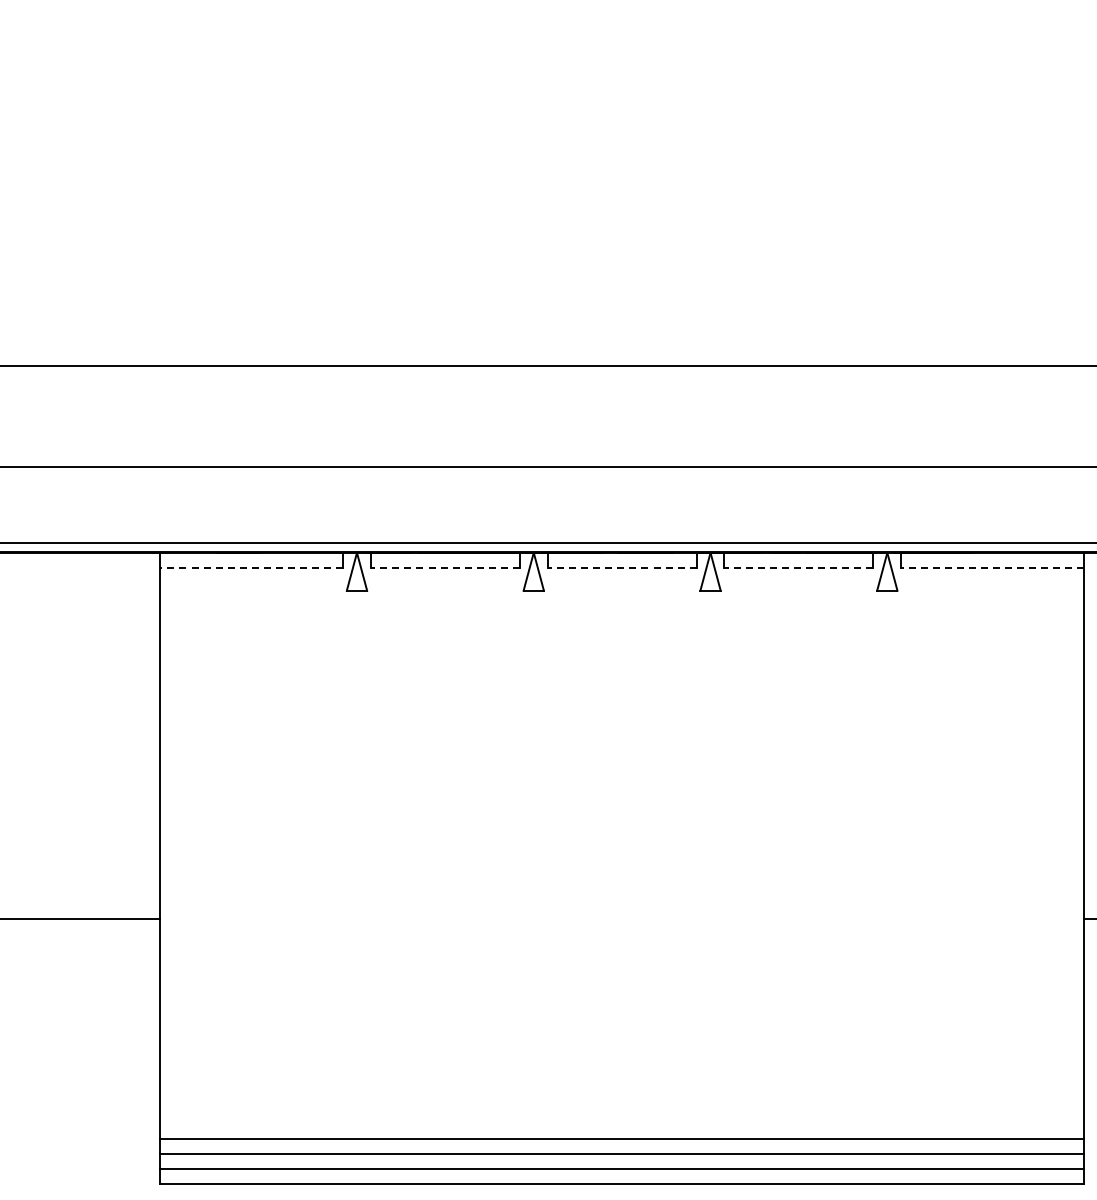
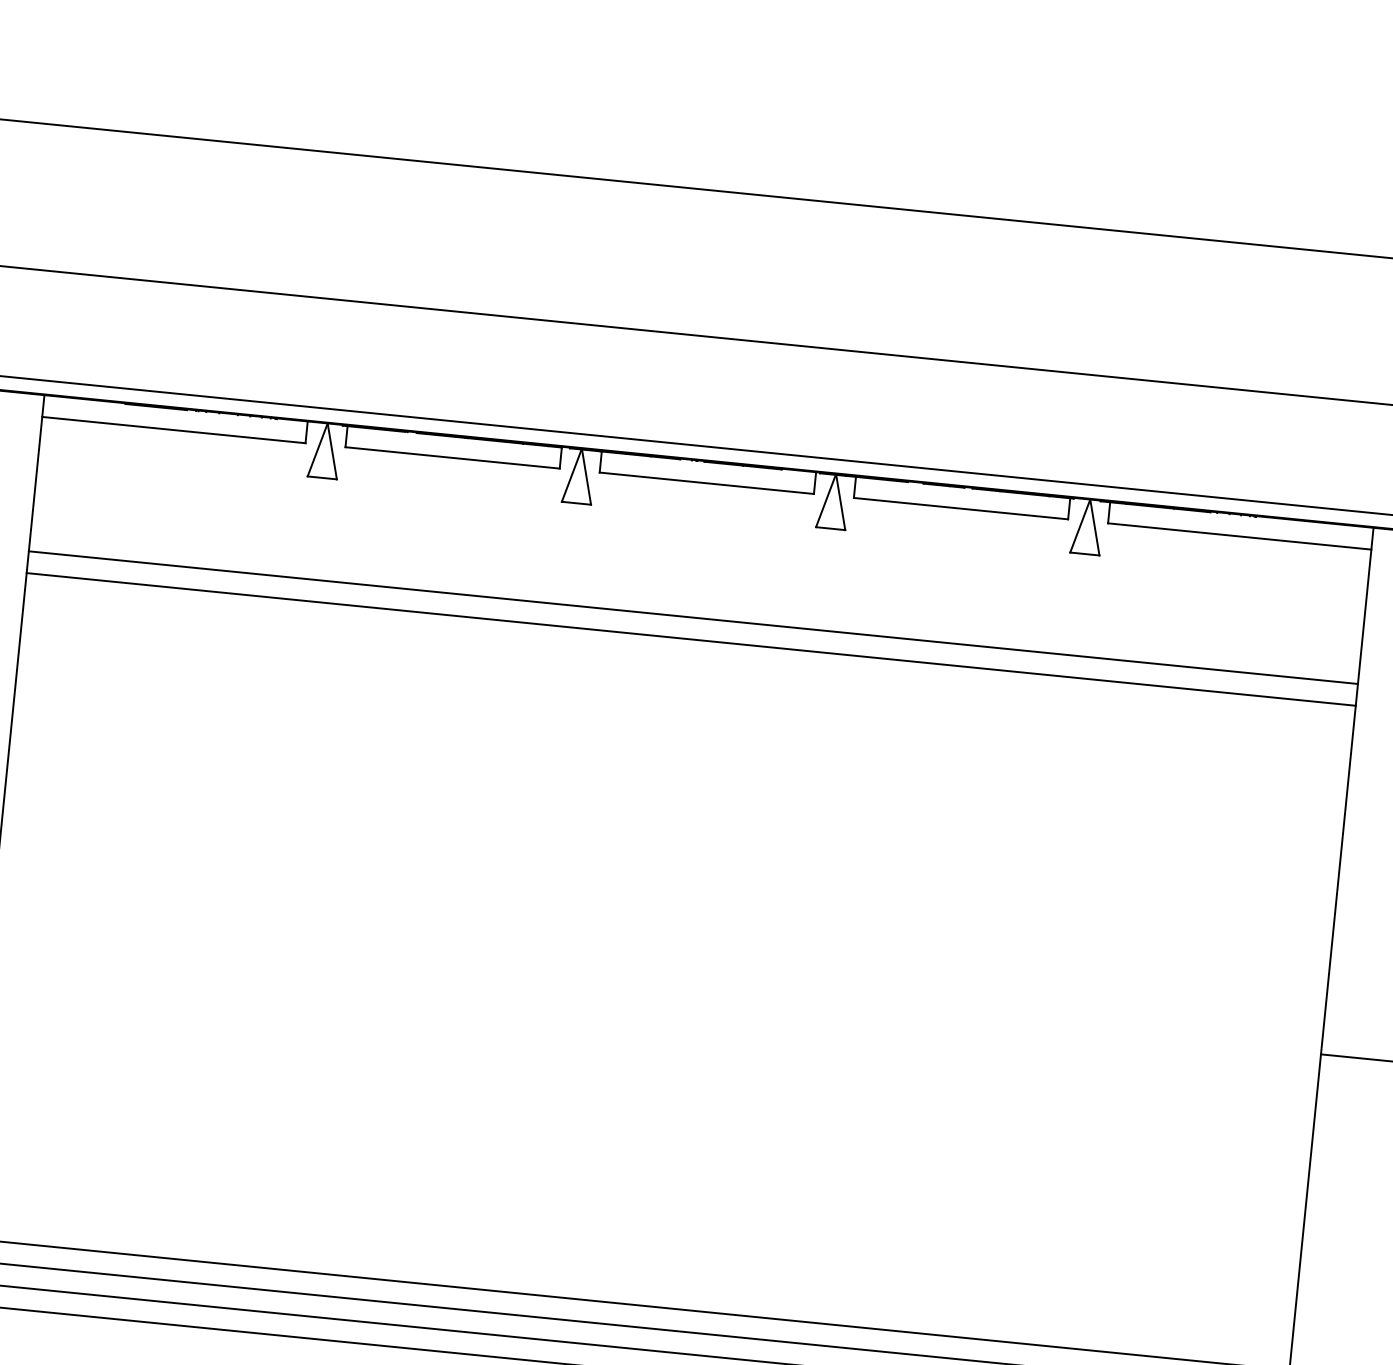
line: (251, 568) -> (173, 430), dashed -> solid
line: (444, 568) -> (451, 458), dashed -> solid
line: (621, 568) -> (705, 483), dashed -> solid
line: (798, 568) -> (960, 509), dashed -> solid
line: (992, 568) -> (1239, 537), dashed -> solid
line: (622, 661) -> (693, 617), added
line: (622, 676) -> (691, 639), added

